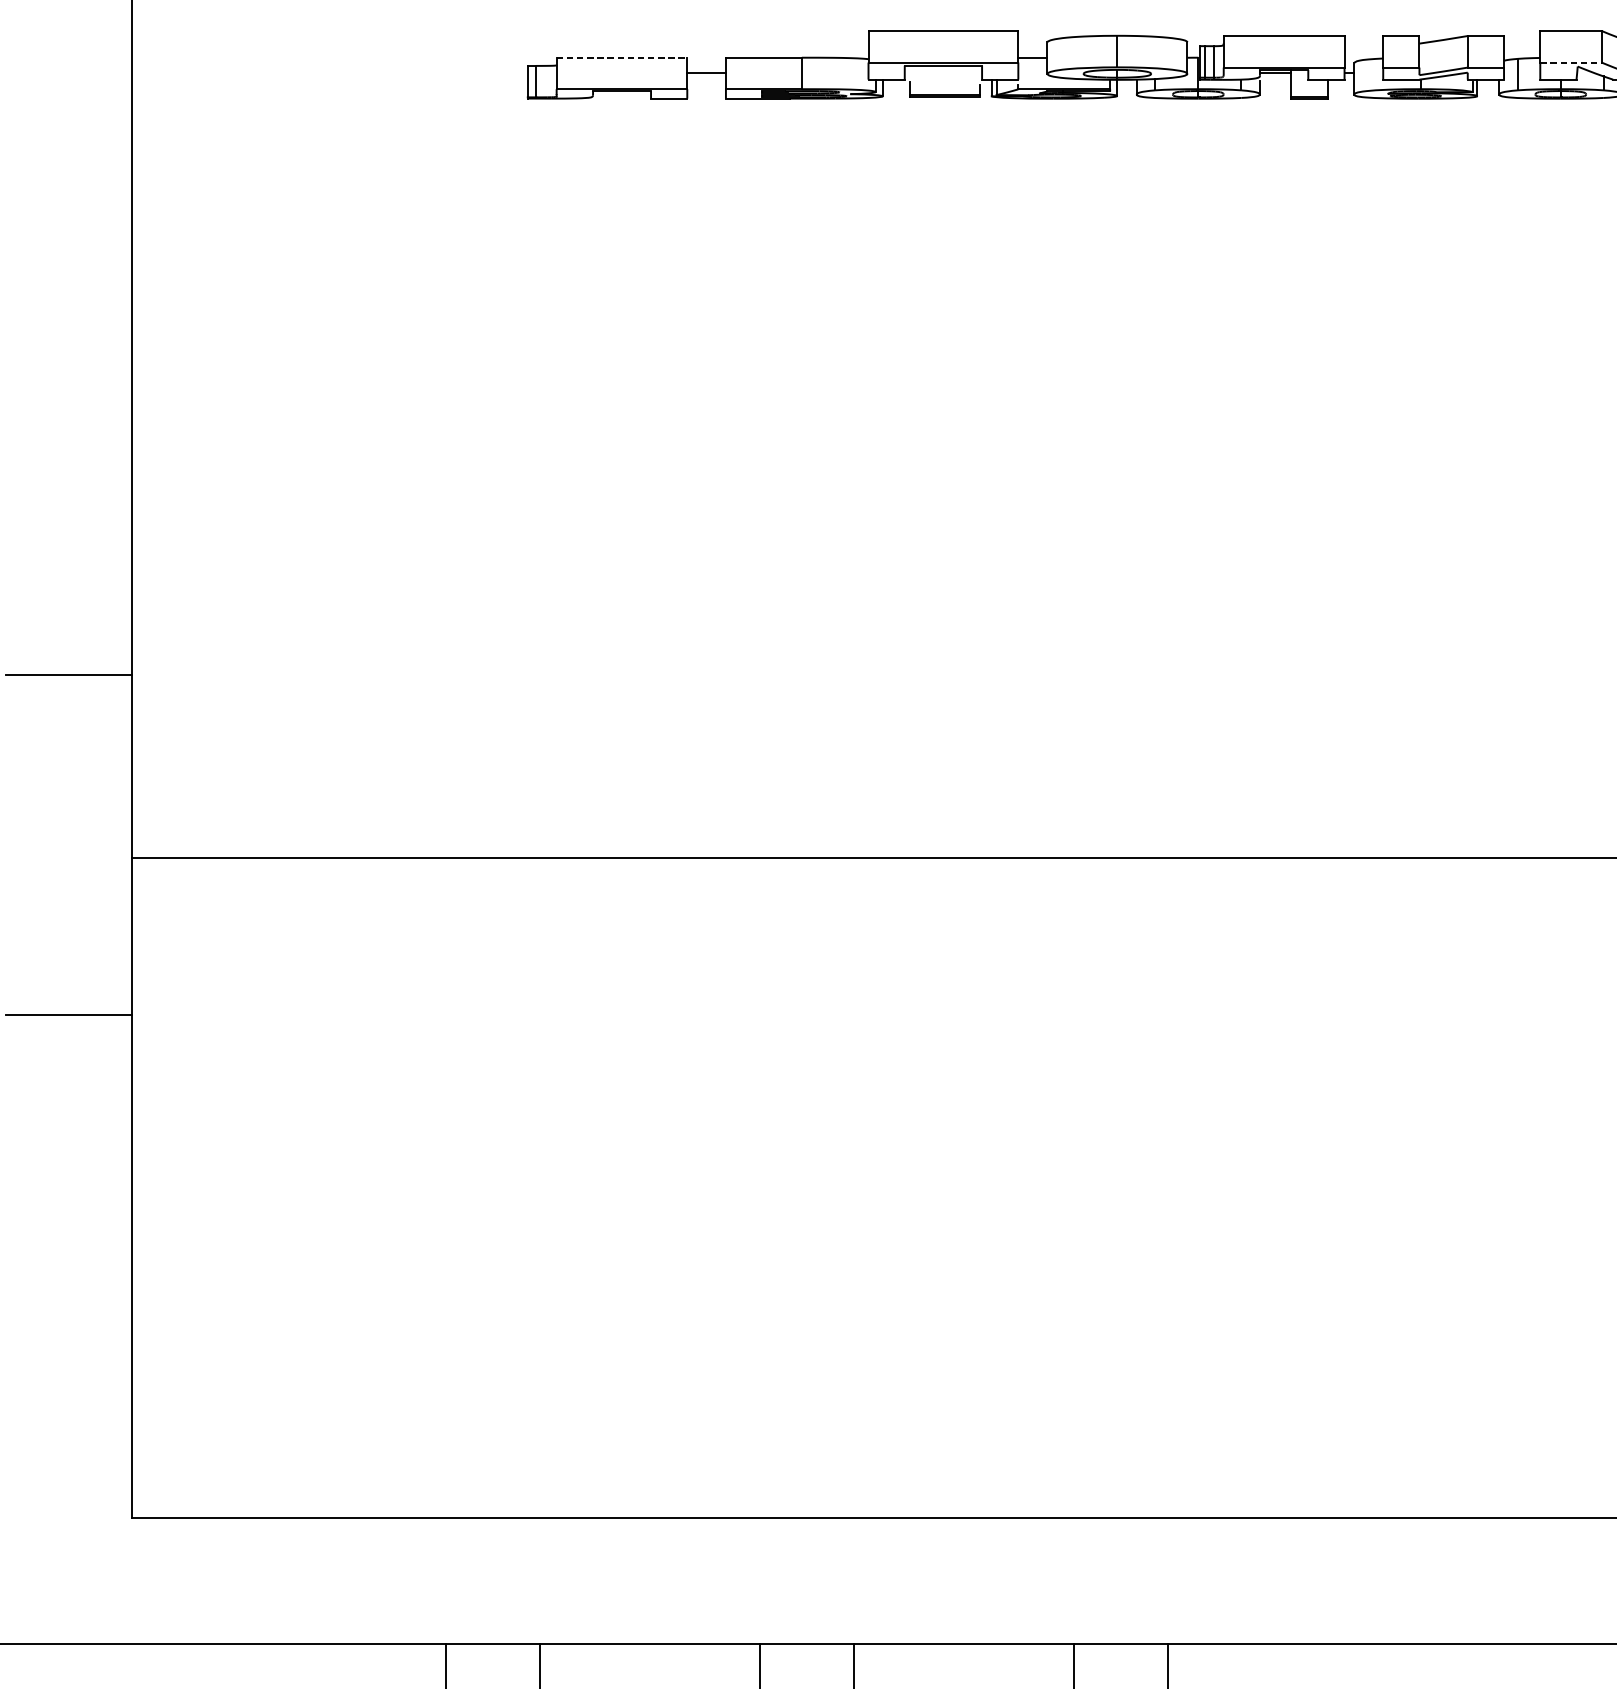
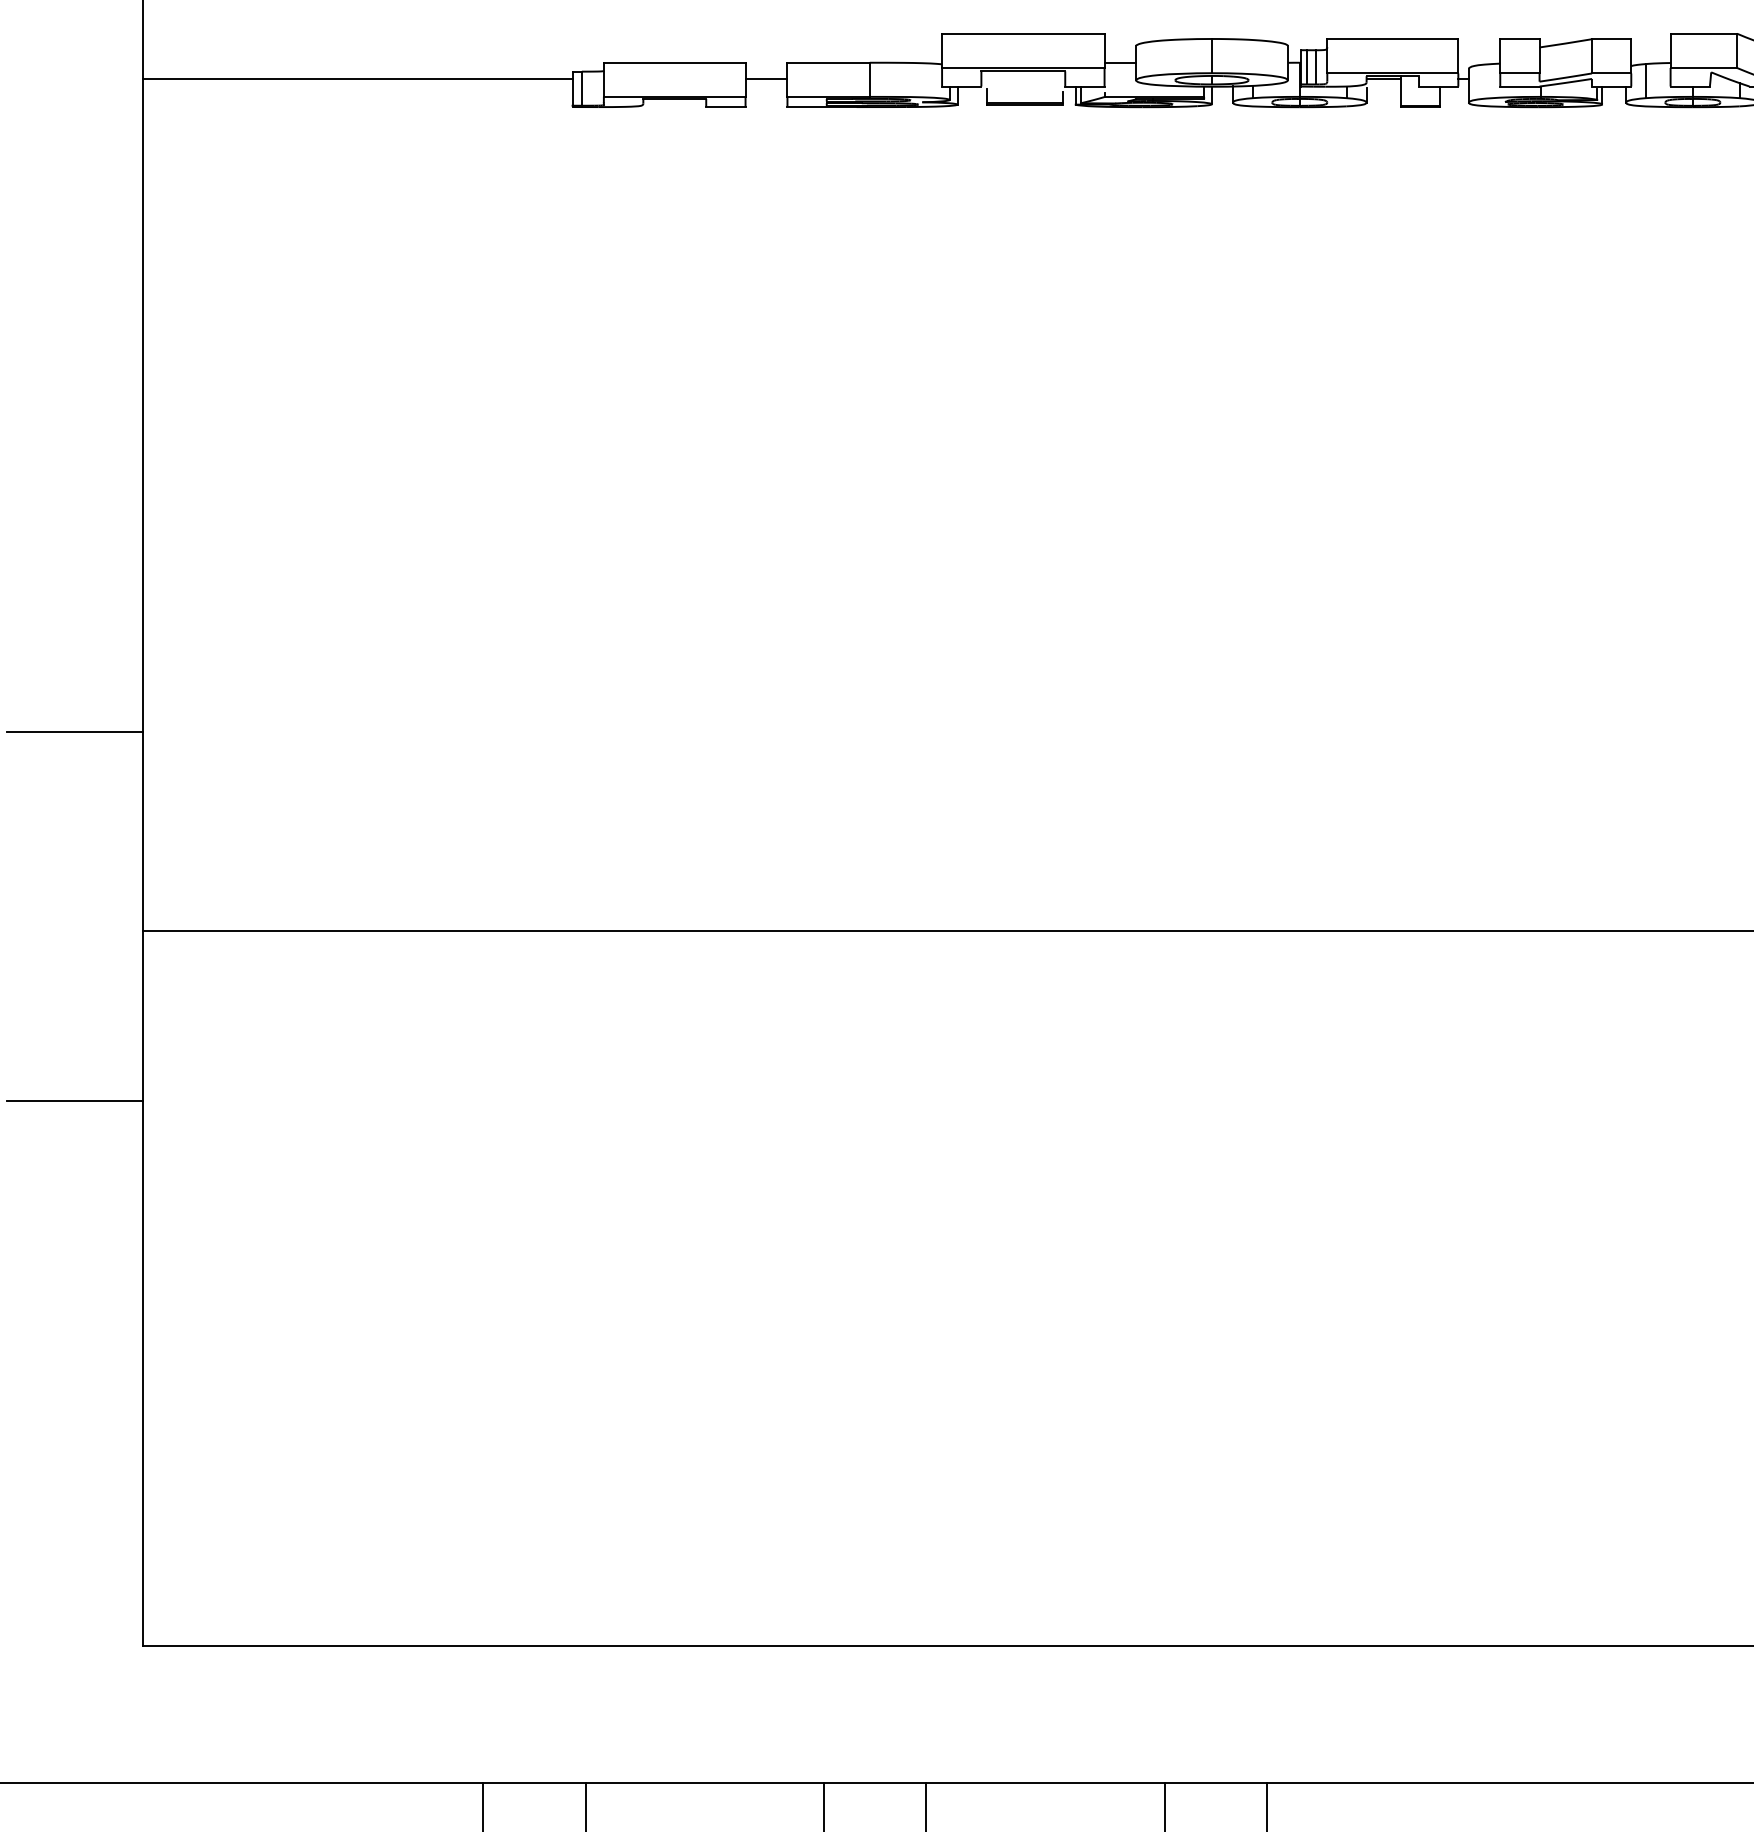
line: (621, 57) -> (674, 62), dashed -> solid
line: (1571, 62) -> (1704, 67), dashed -> solid
line: (329, 73) -> (357, 79), added

